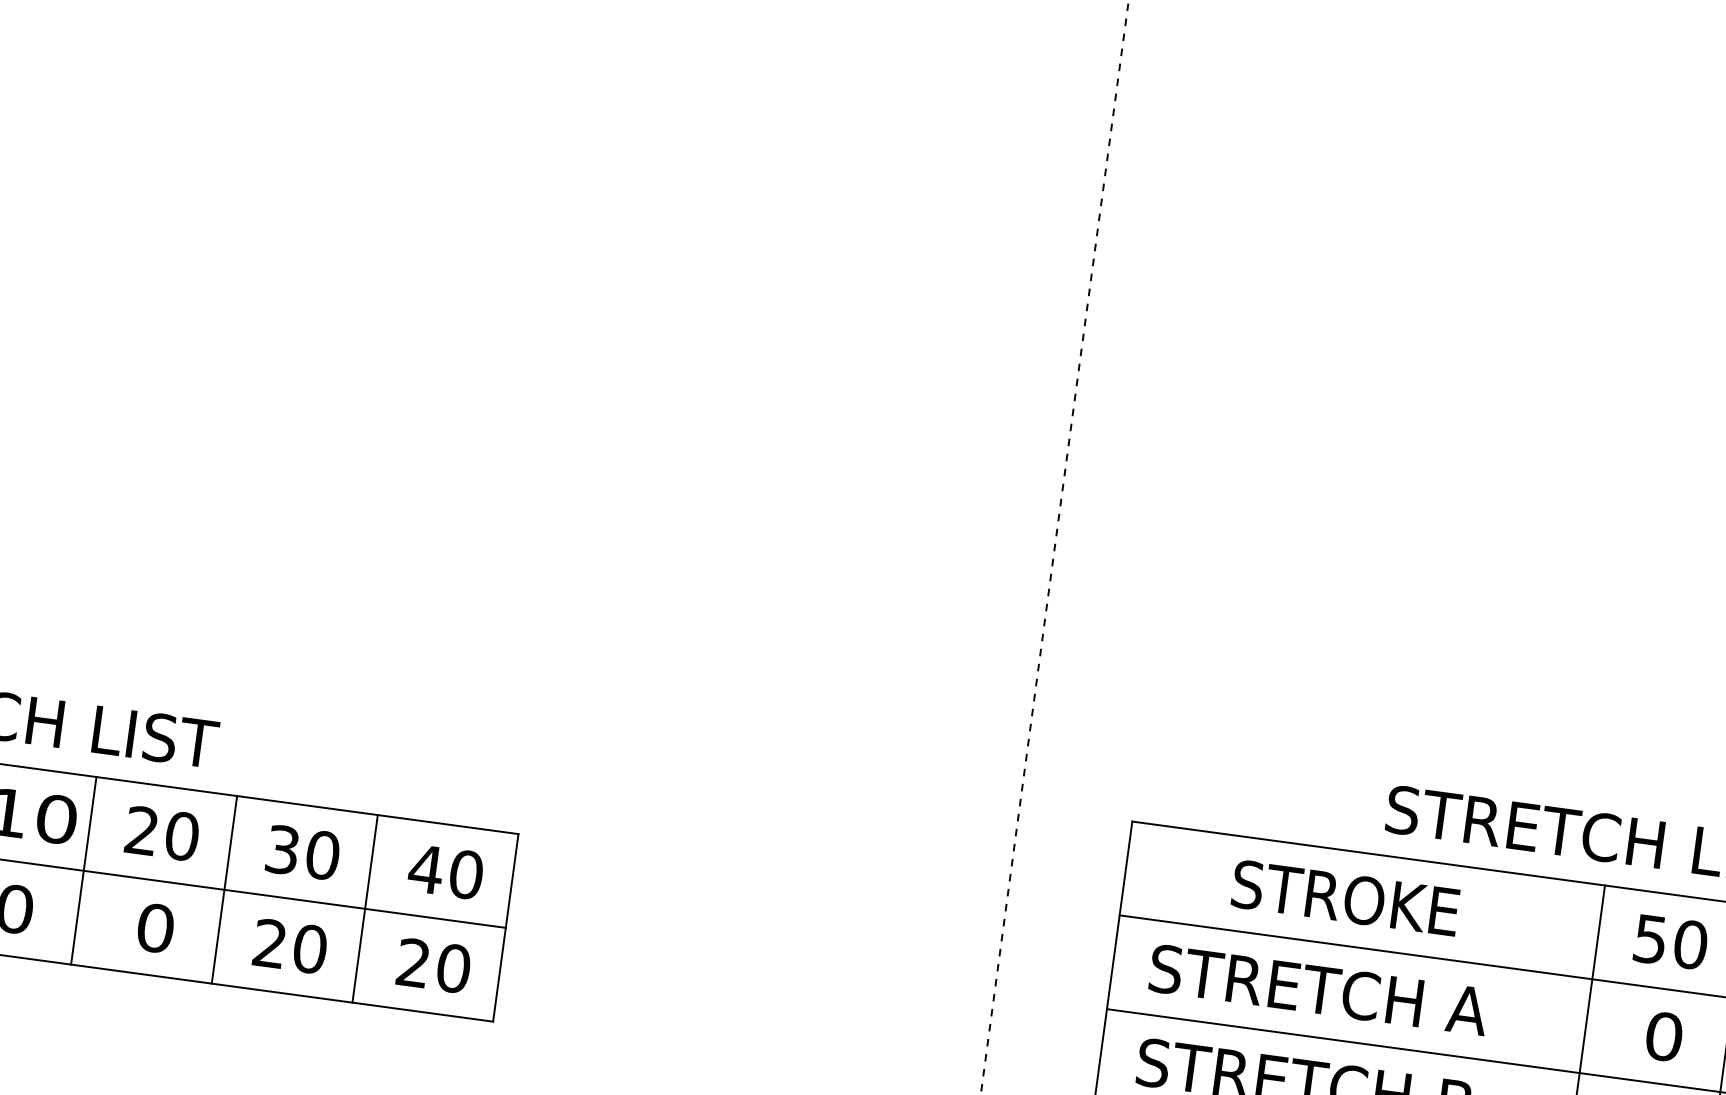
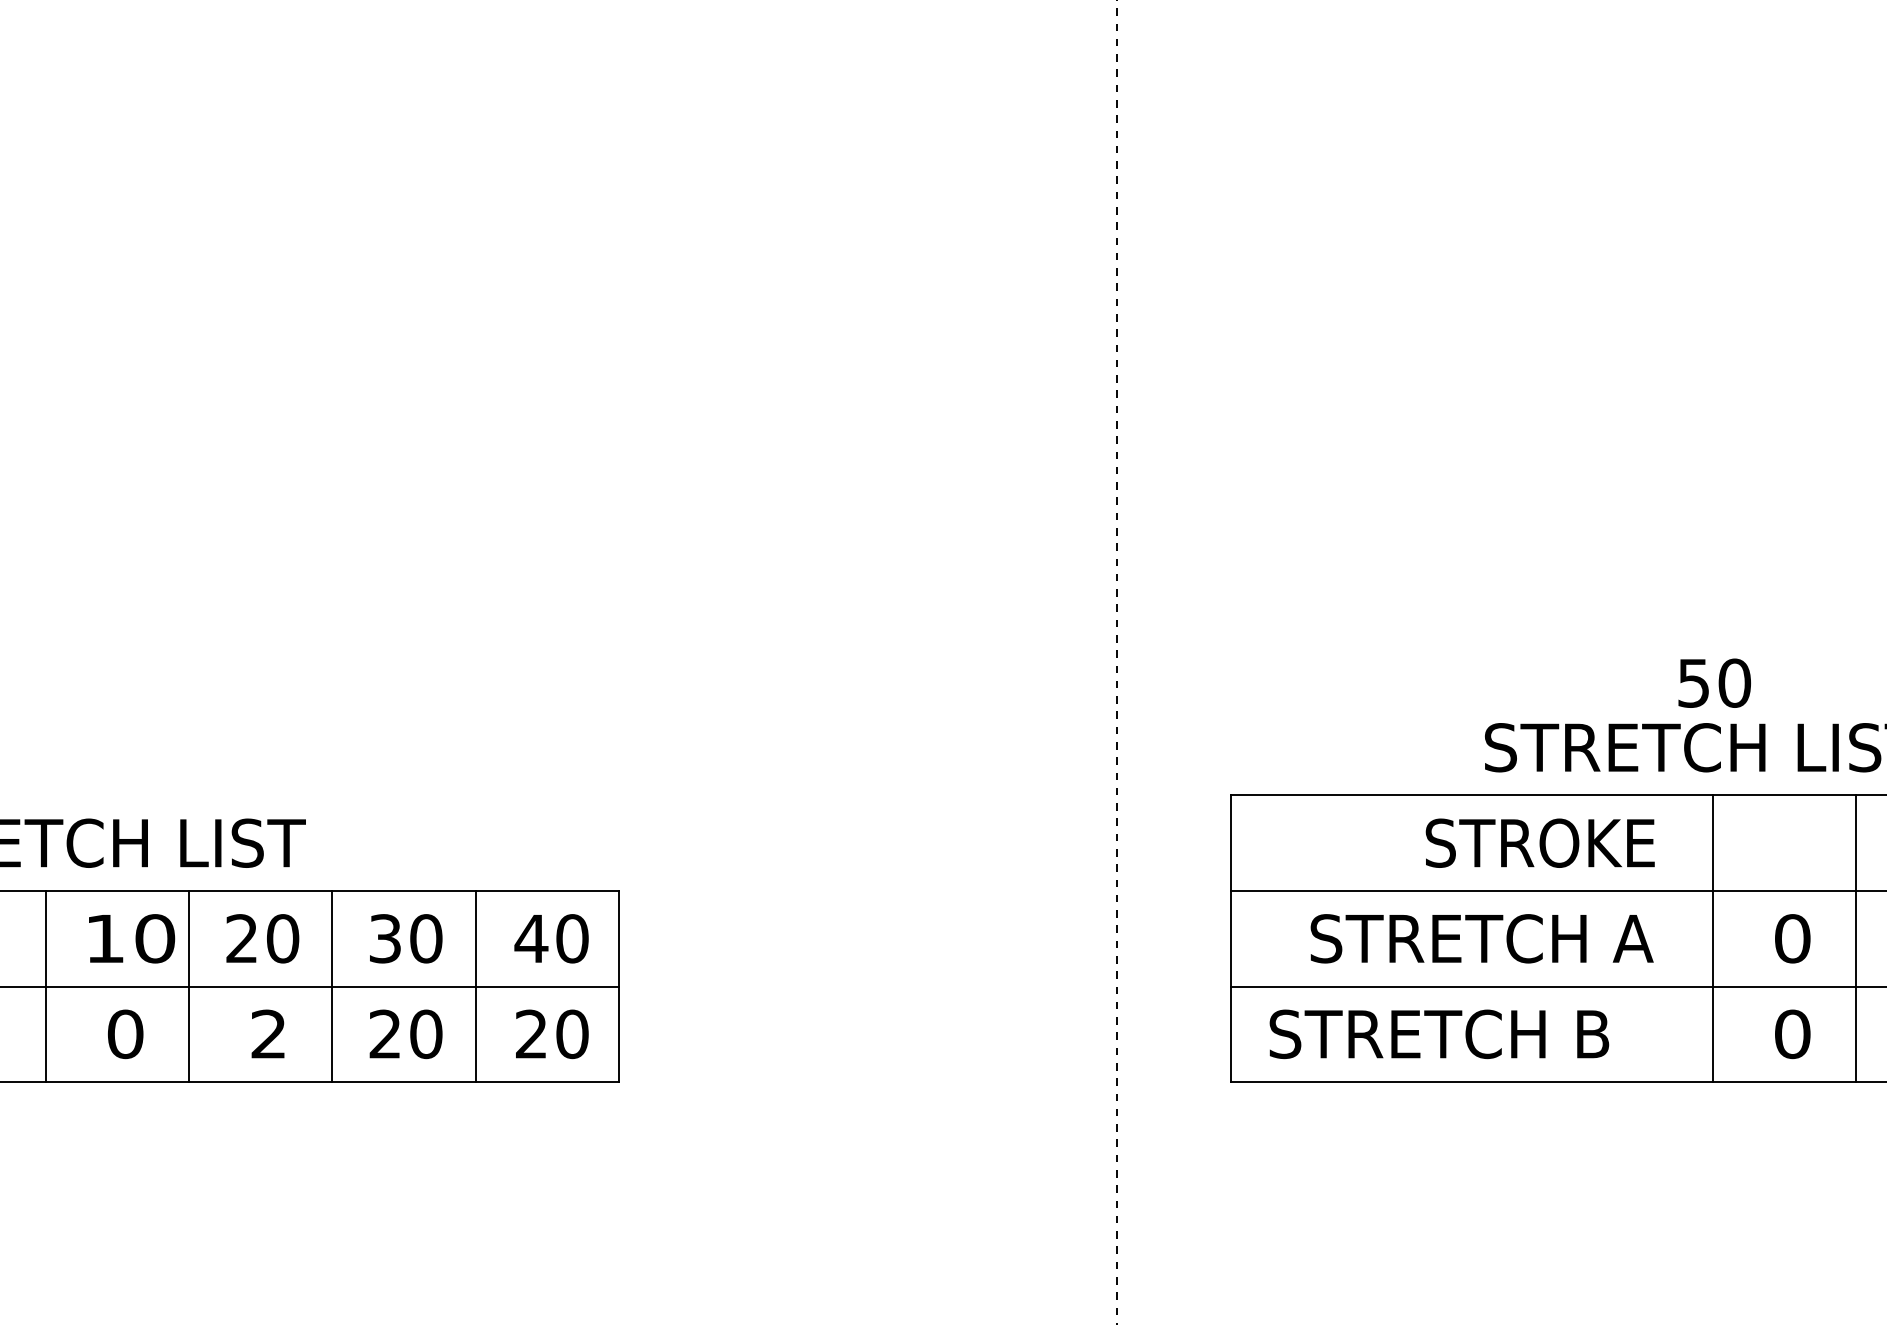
text: (1345, 897) -> (1539, 842), moved
text: (155, 928) -> (268, 1034), 0 -> 2
text: (1670, 941) -> (1714, 682), moved
text: (1318, 989) -> (1481, 938), moved

